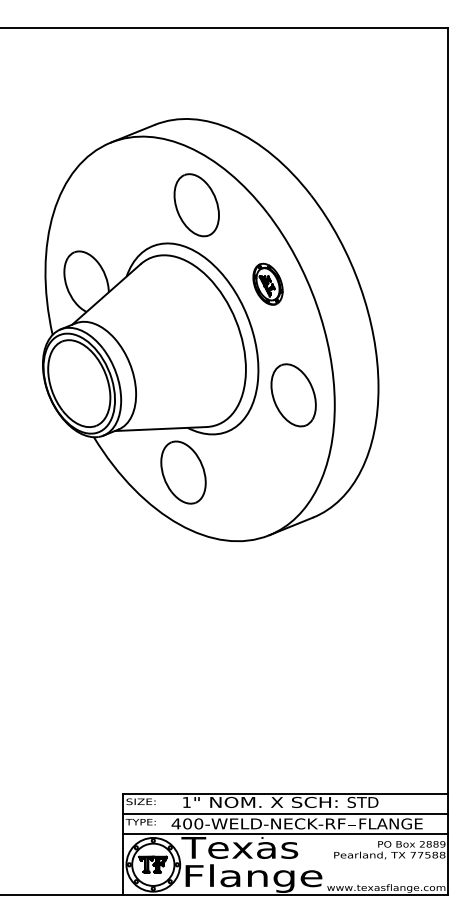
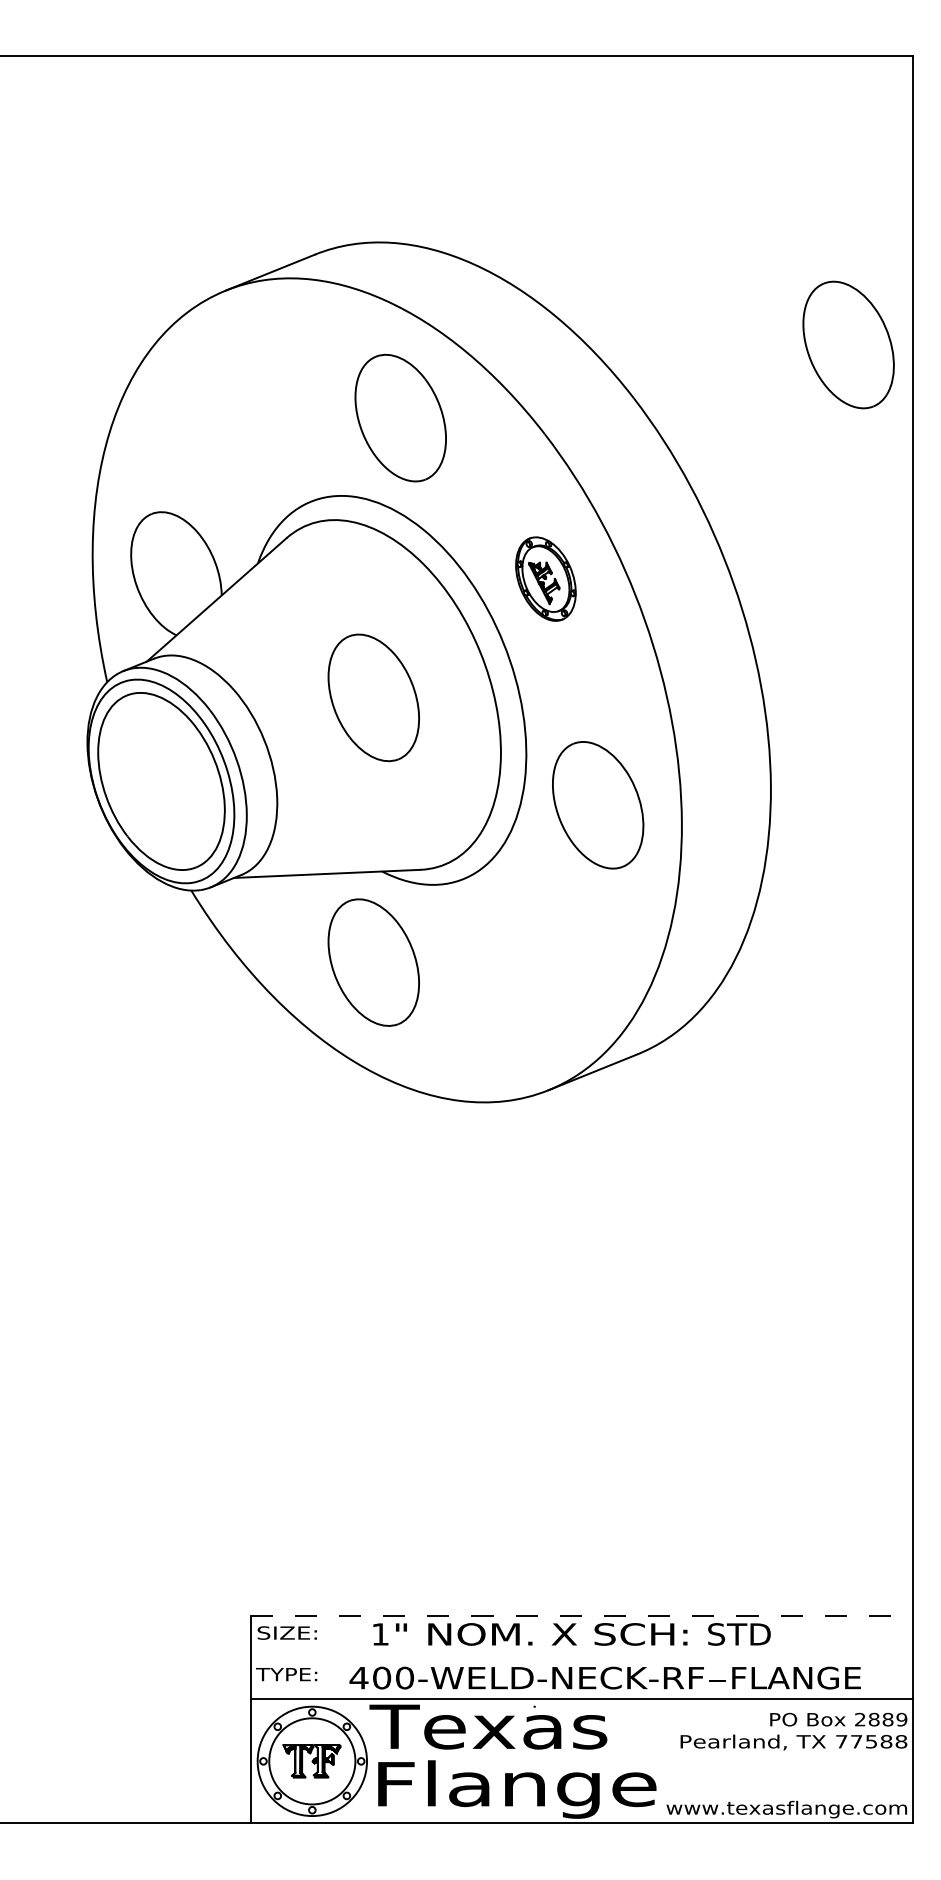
part: (416, 169) -> (848, 345), added
part: (183, 342) -> (373, 697), added
line: (285, 793) -> (581, 1616), solid -> dashed
line: (285, 813) -> (581, 1656), removed

